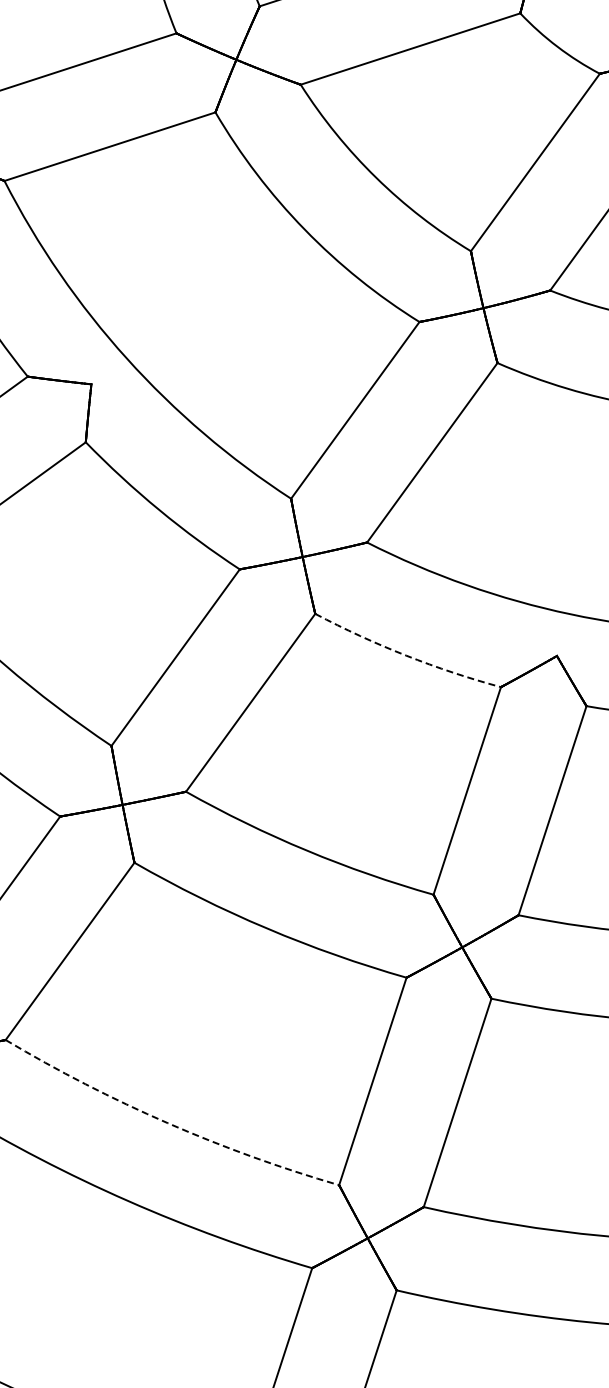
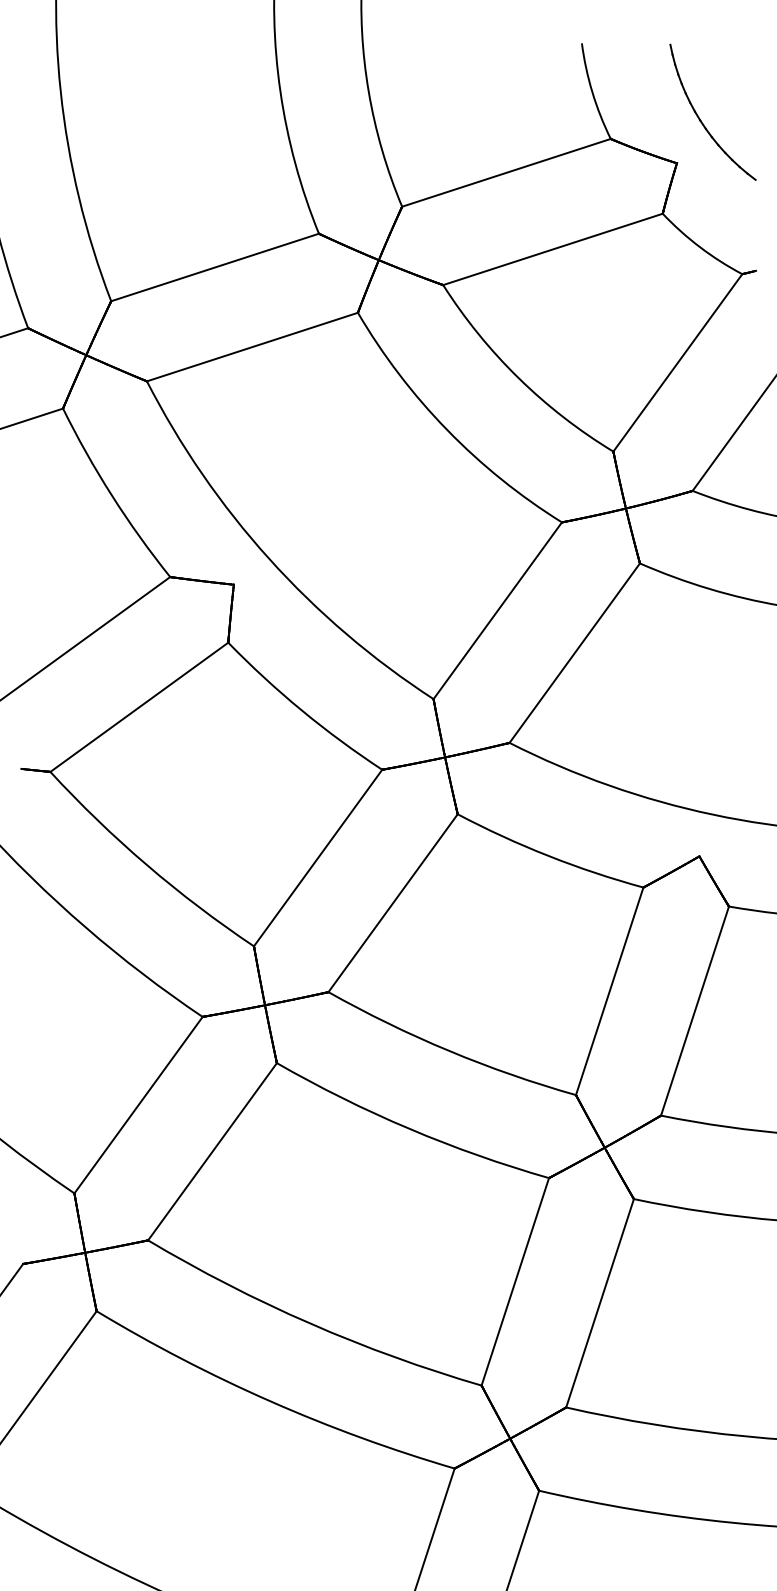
arc: (406, 655) -> (548, 855), dashed -> solid
arc: (168, 1123) -> (310, 1323), dashed -> solid

